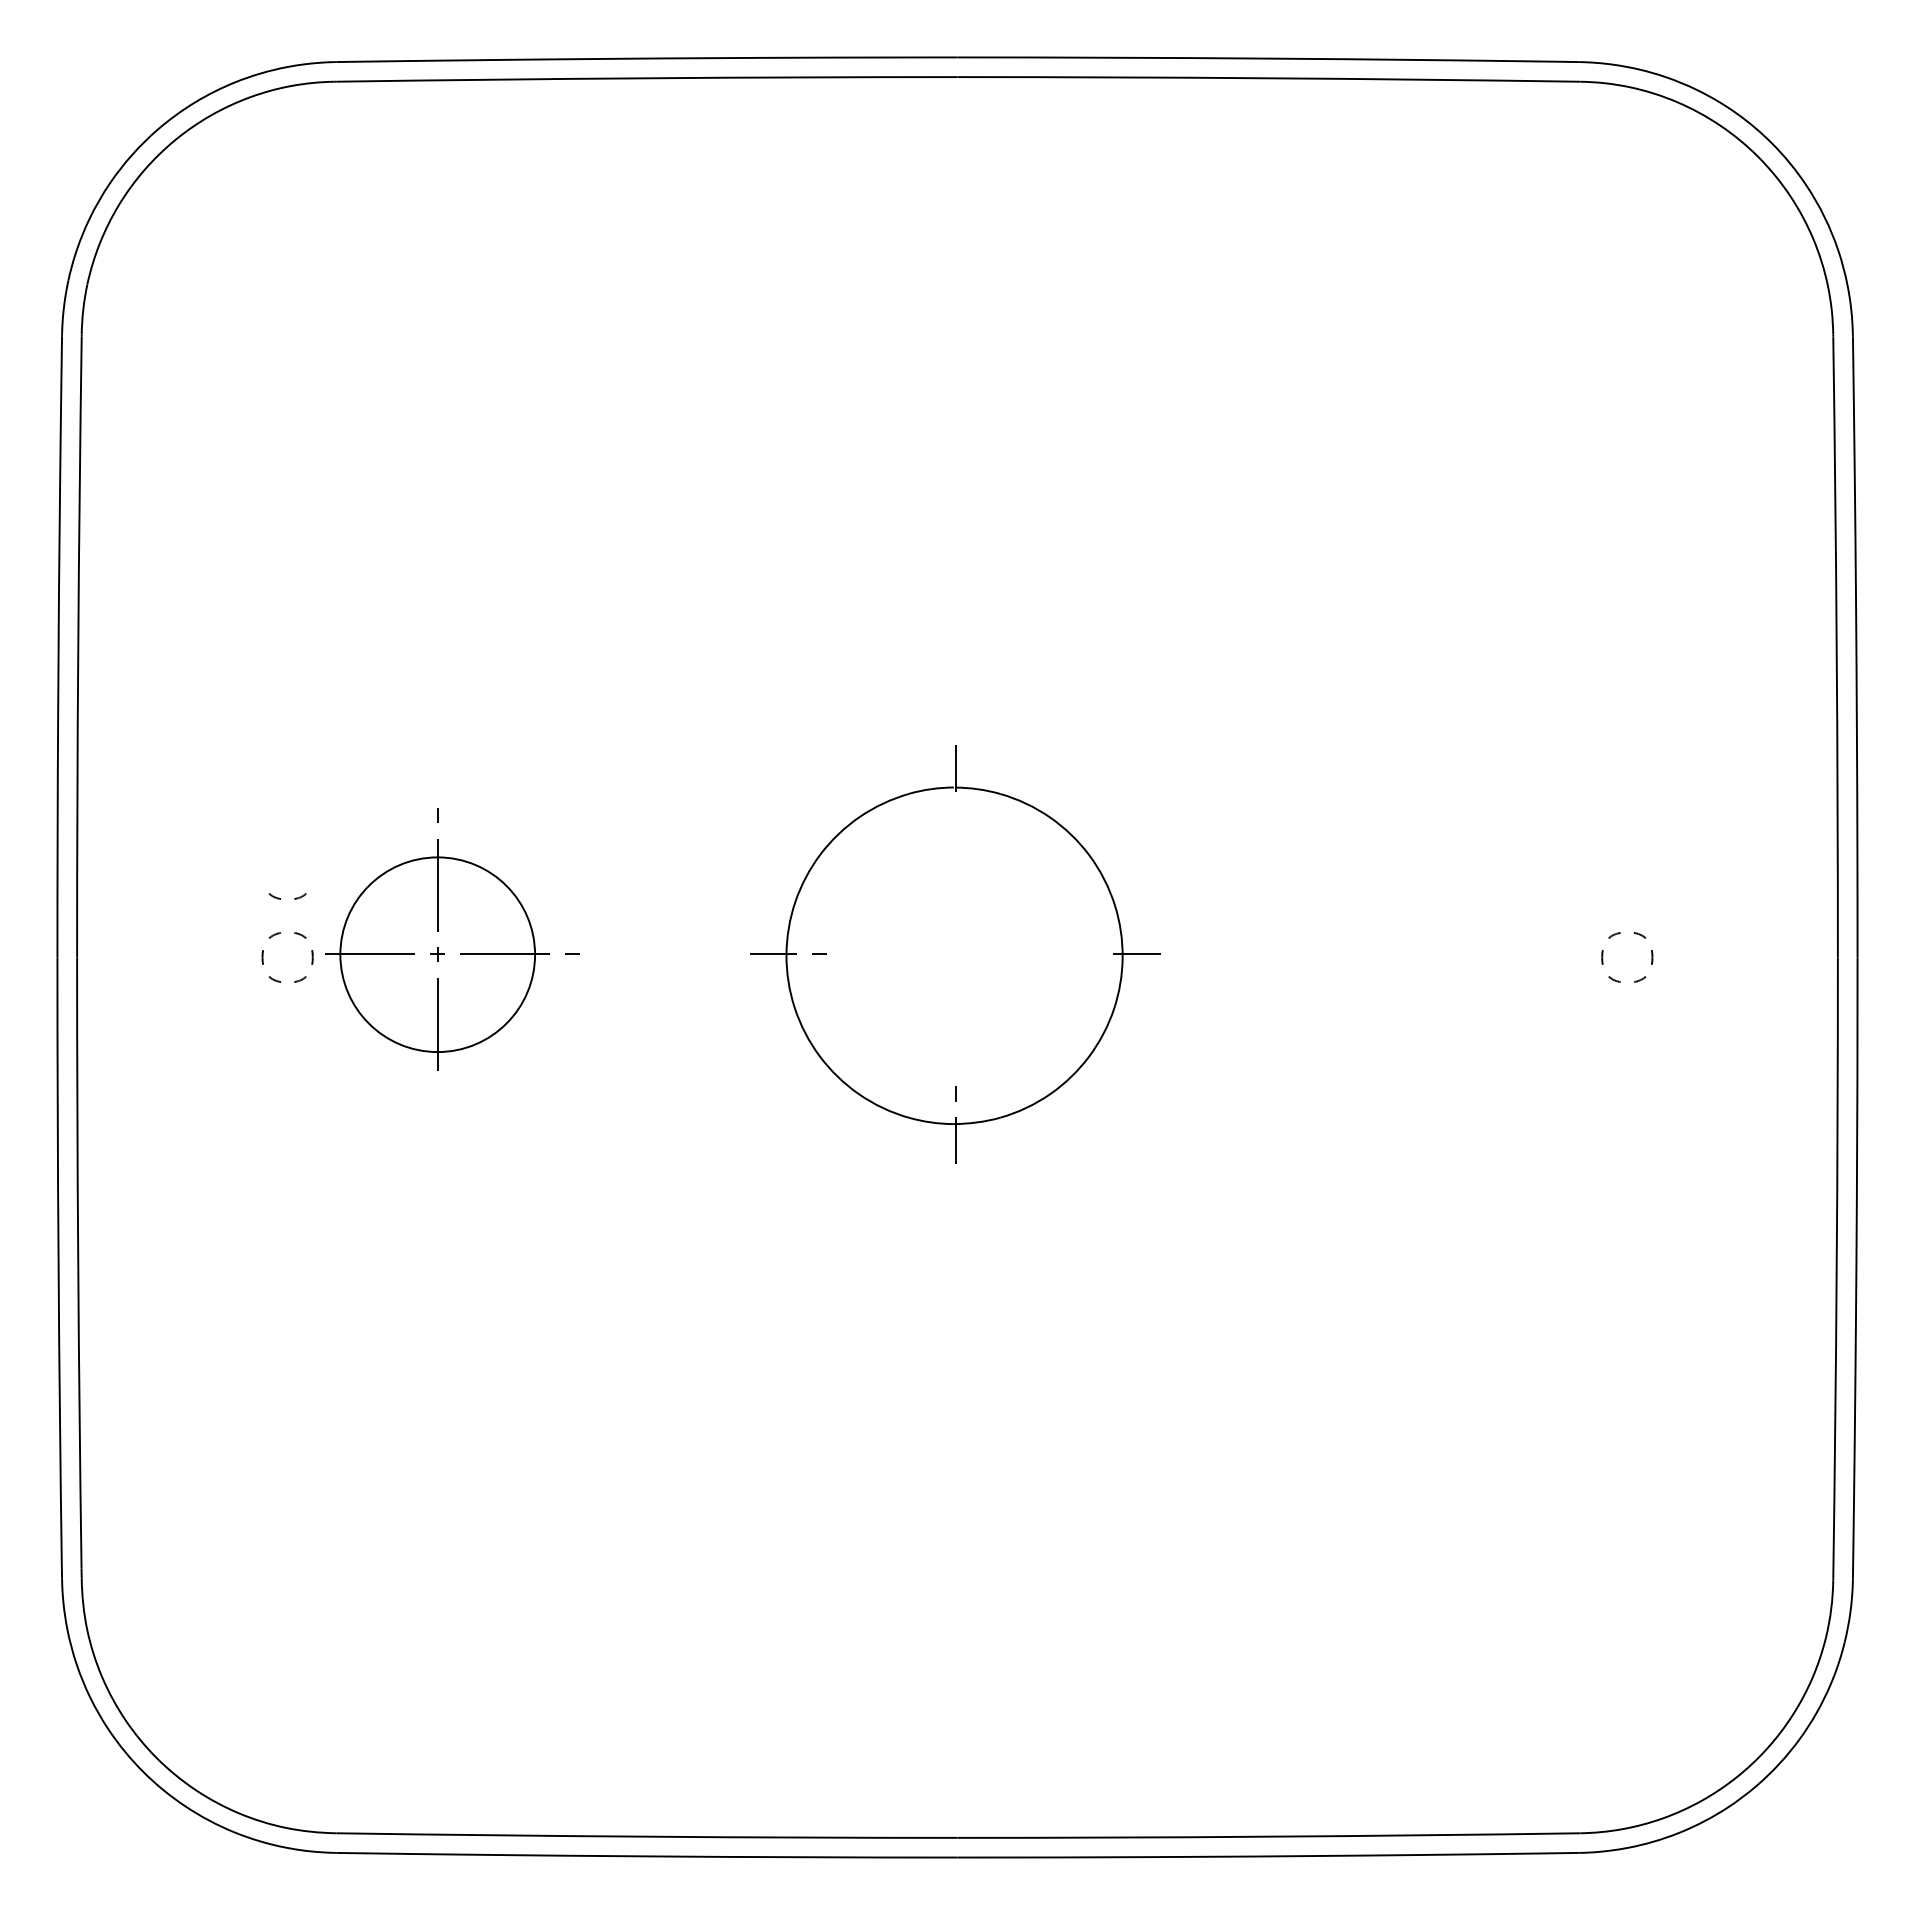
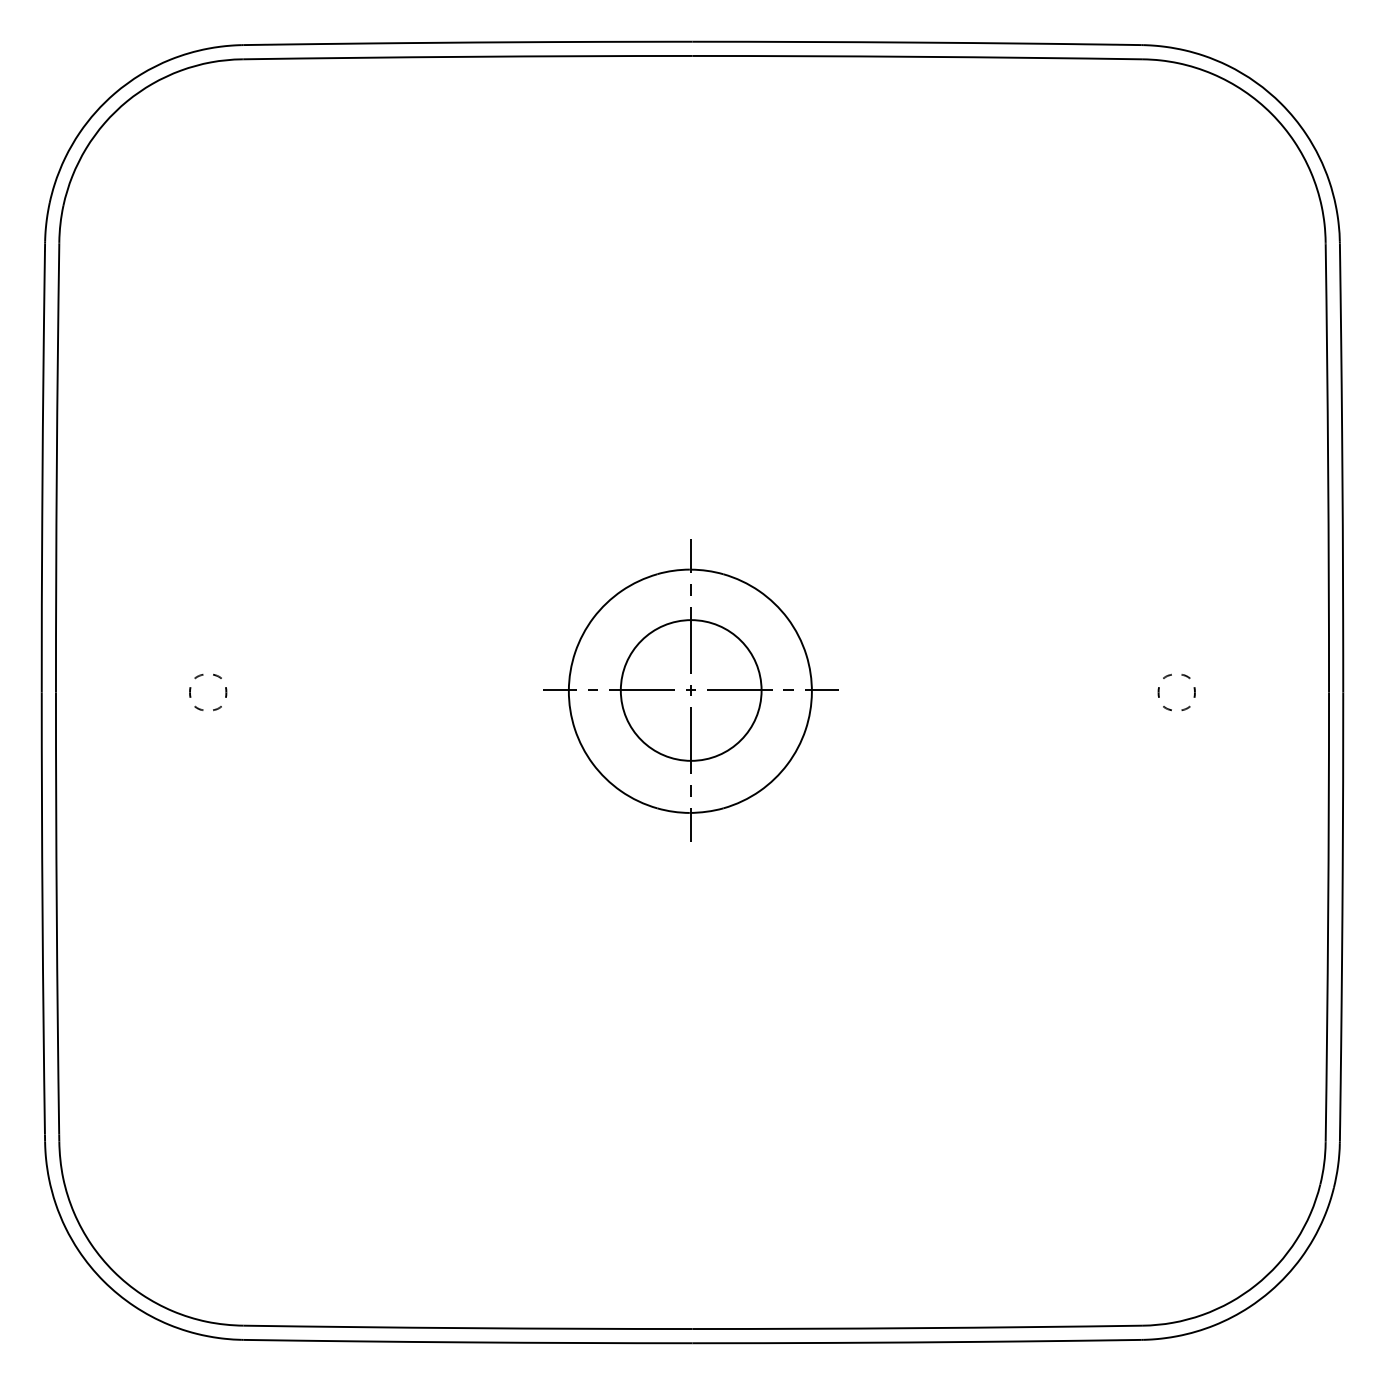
part: (280, 898) -> (203, 649), removed
part: (452, 939) -> (701, 679), moved

